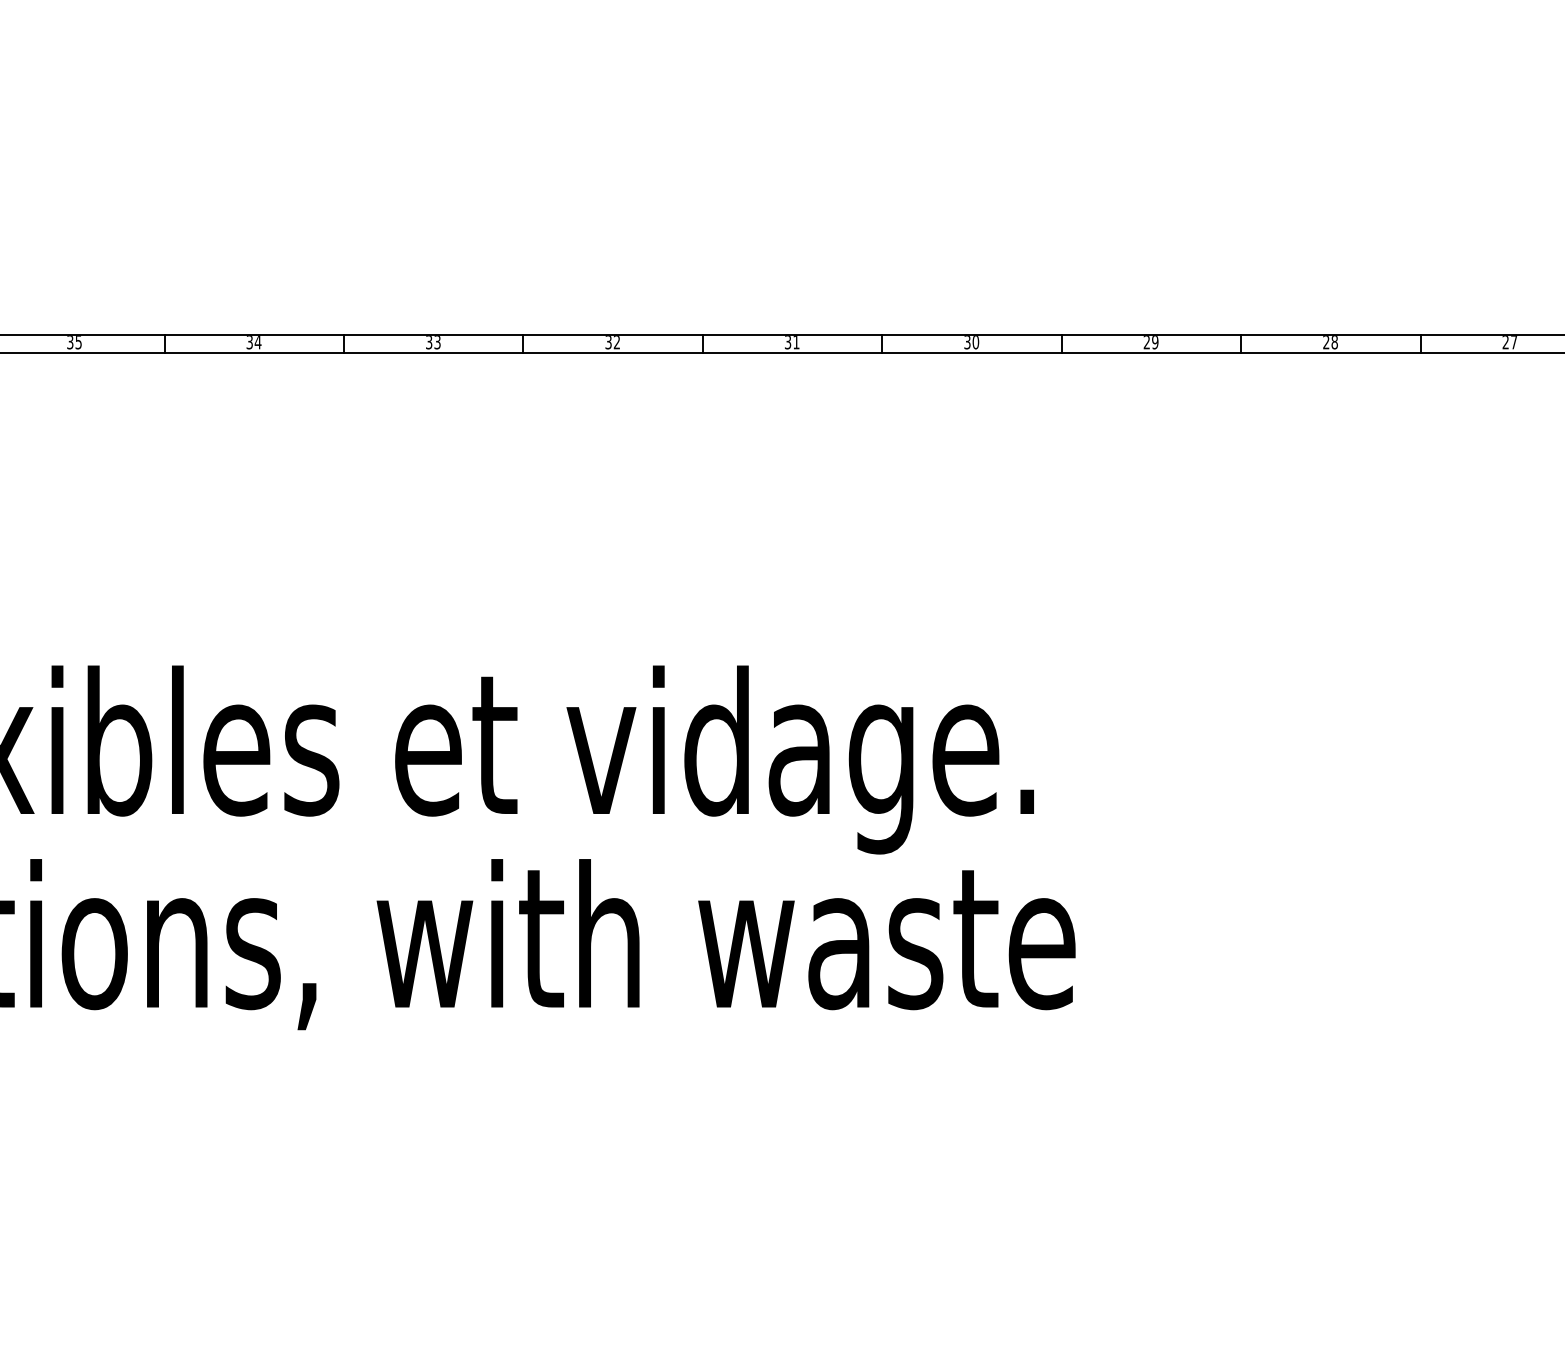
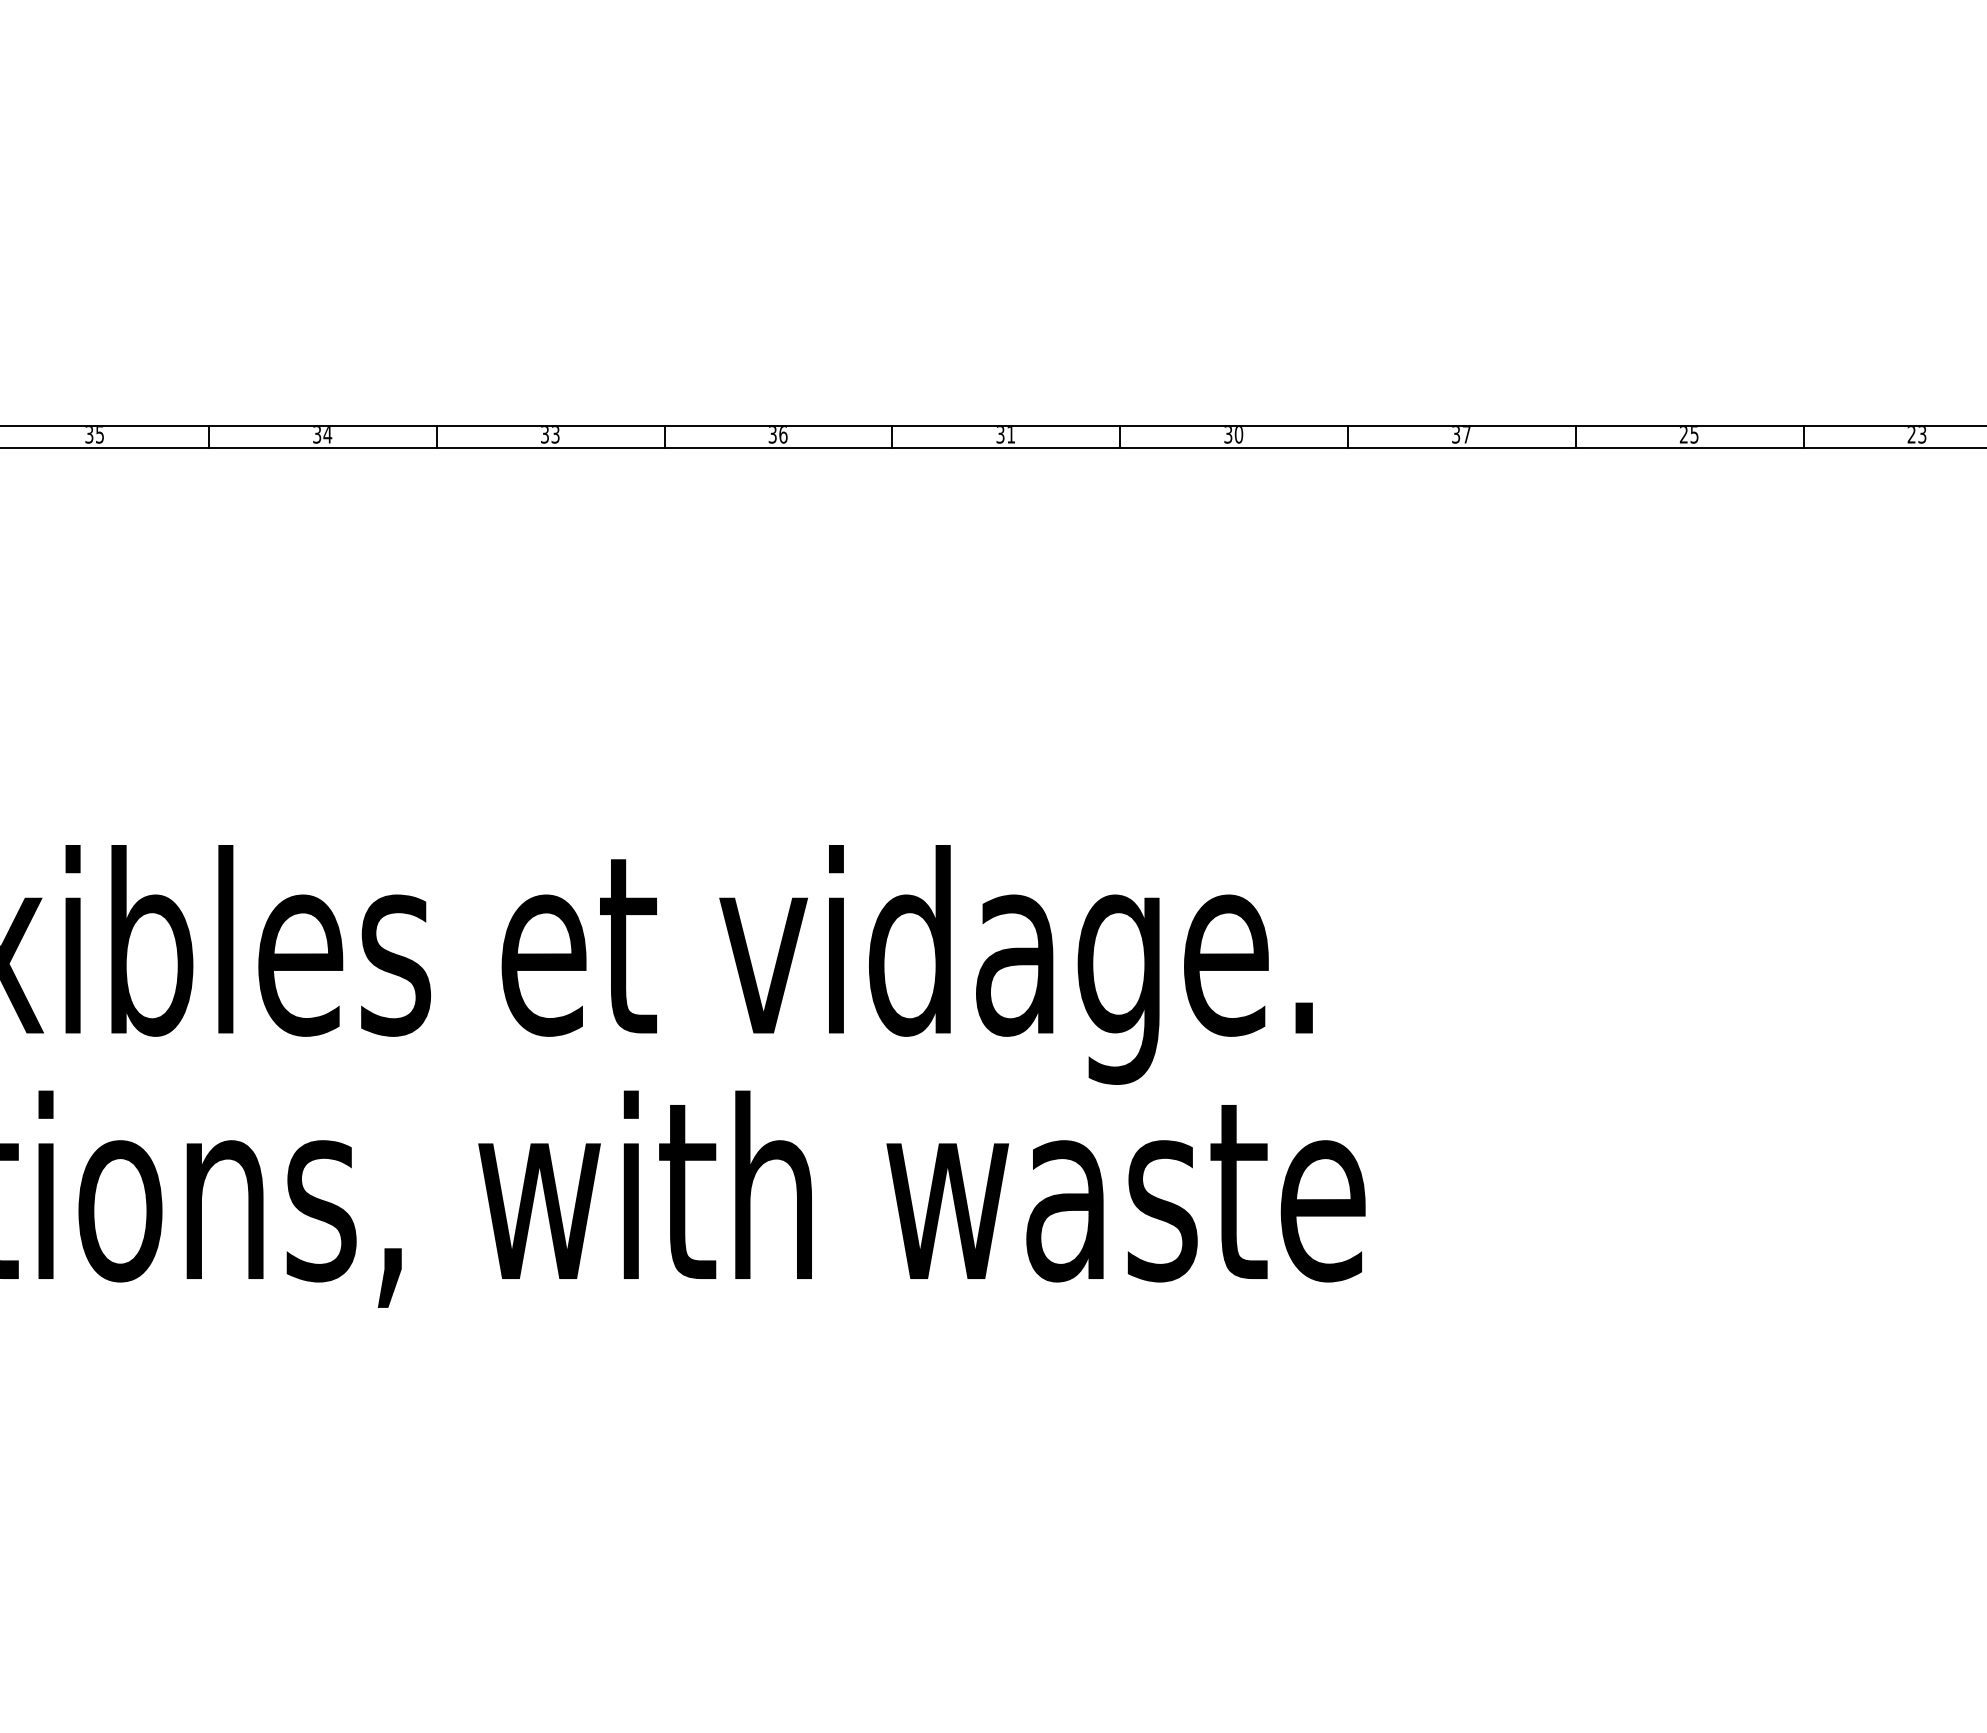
text: (617, 343) -> (783, 435), 32 -> 36
text: (1151, 343) -> (1461, 435), 29 -> 37
text: (1334, 343) -> (1694, 435), 28 -> 25
text: (1514, 343) -> (1922, 435), 27 -> 23

